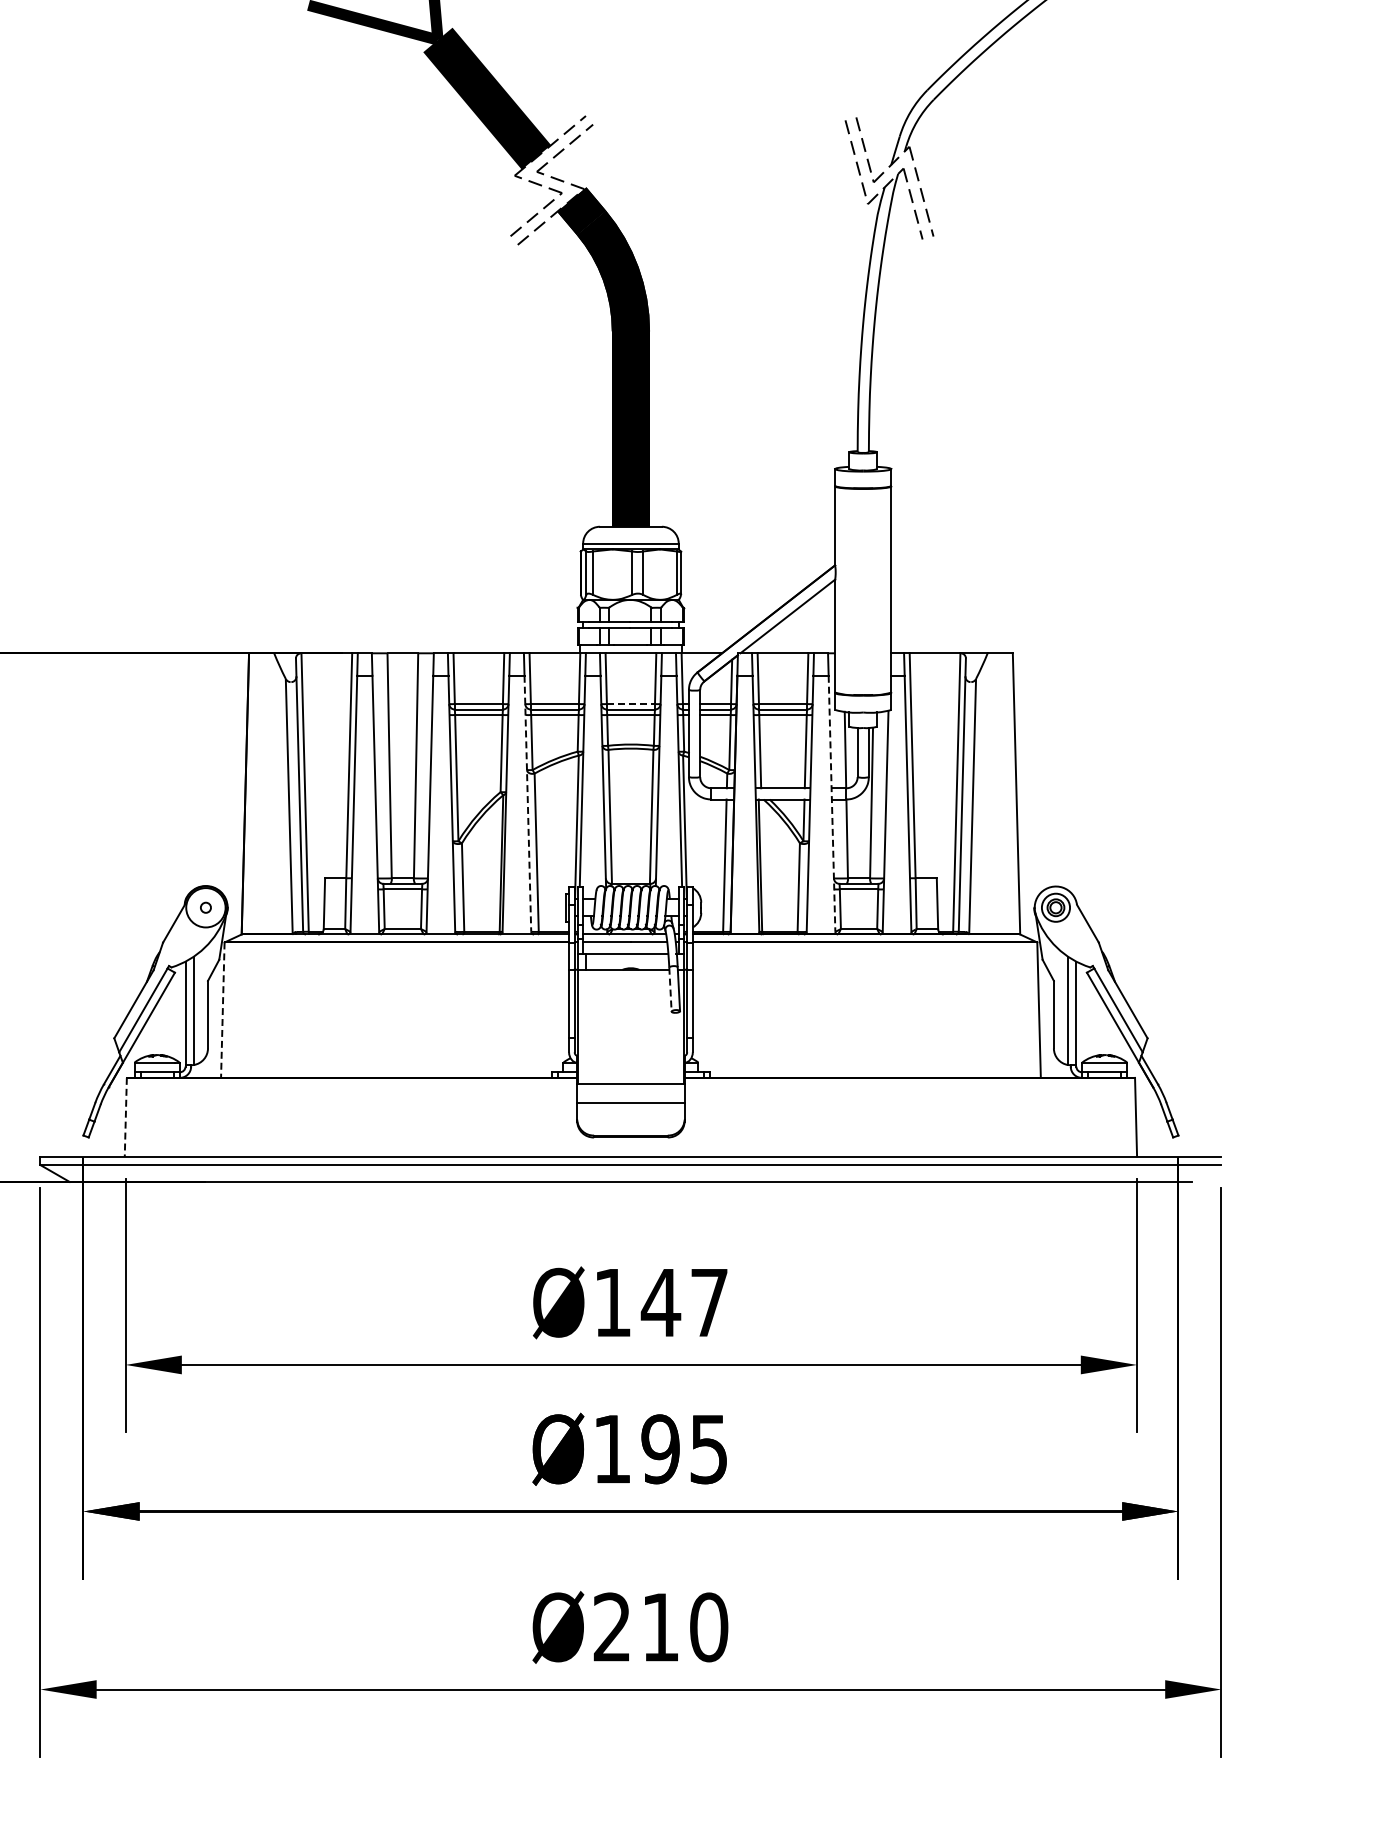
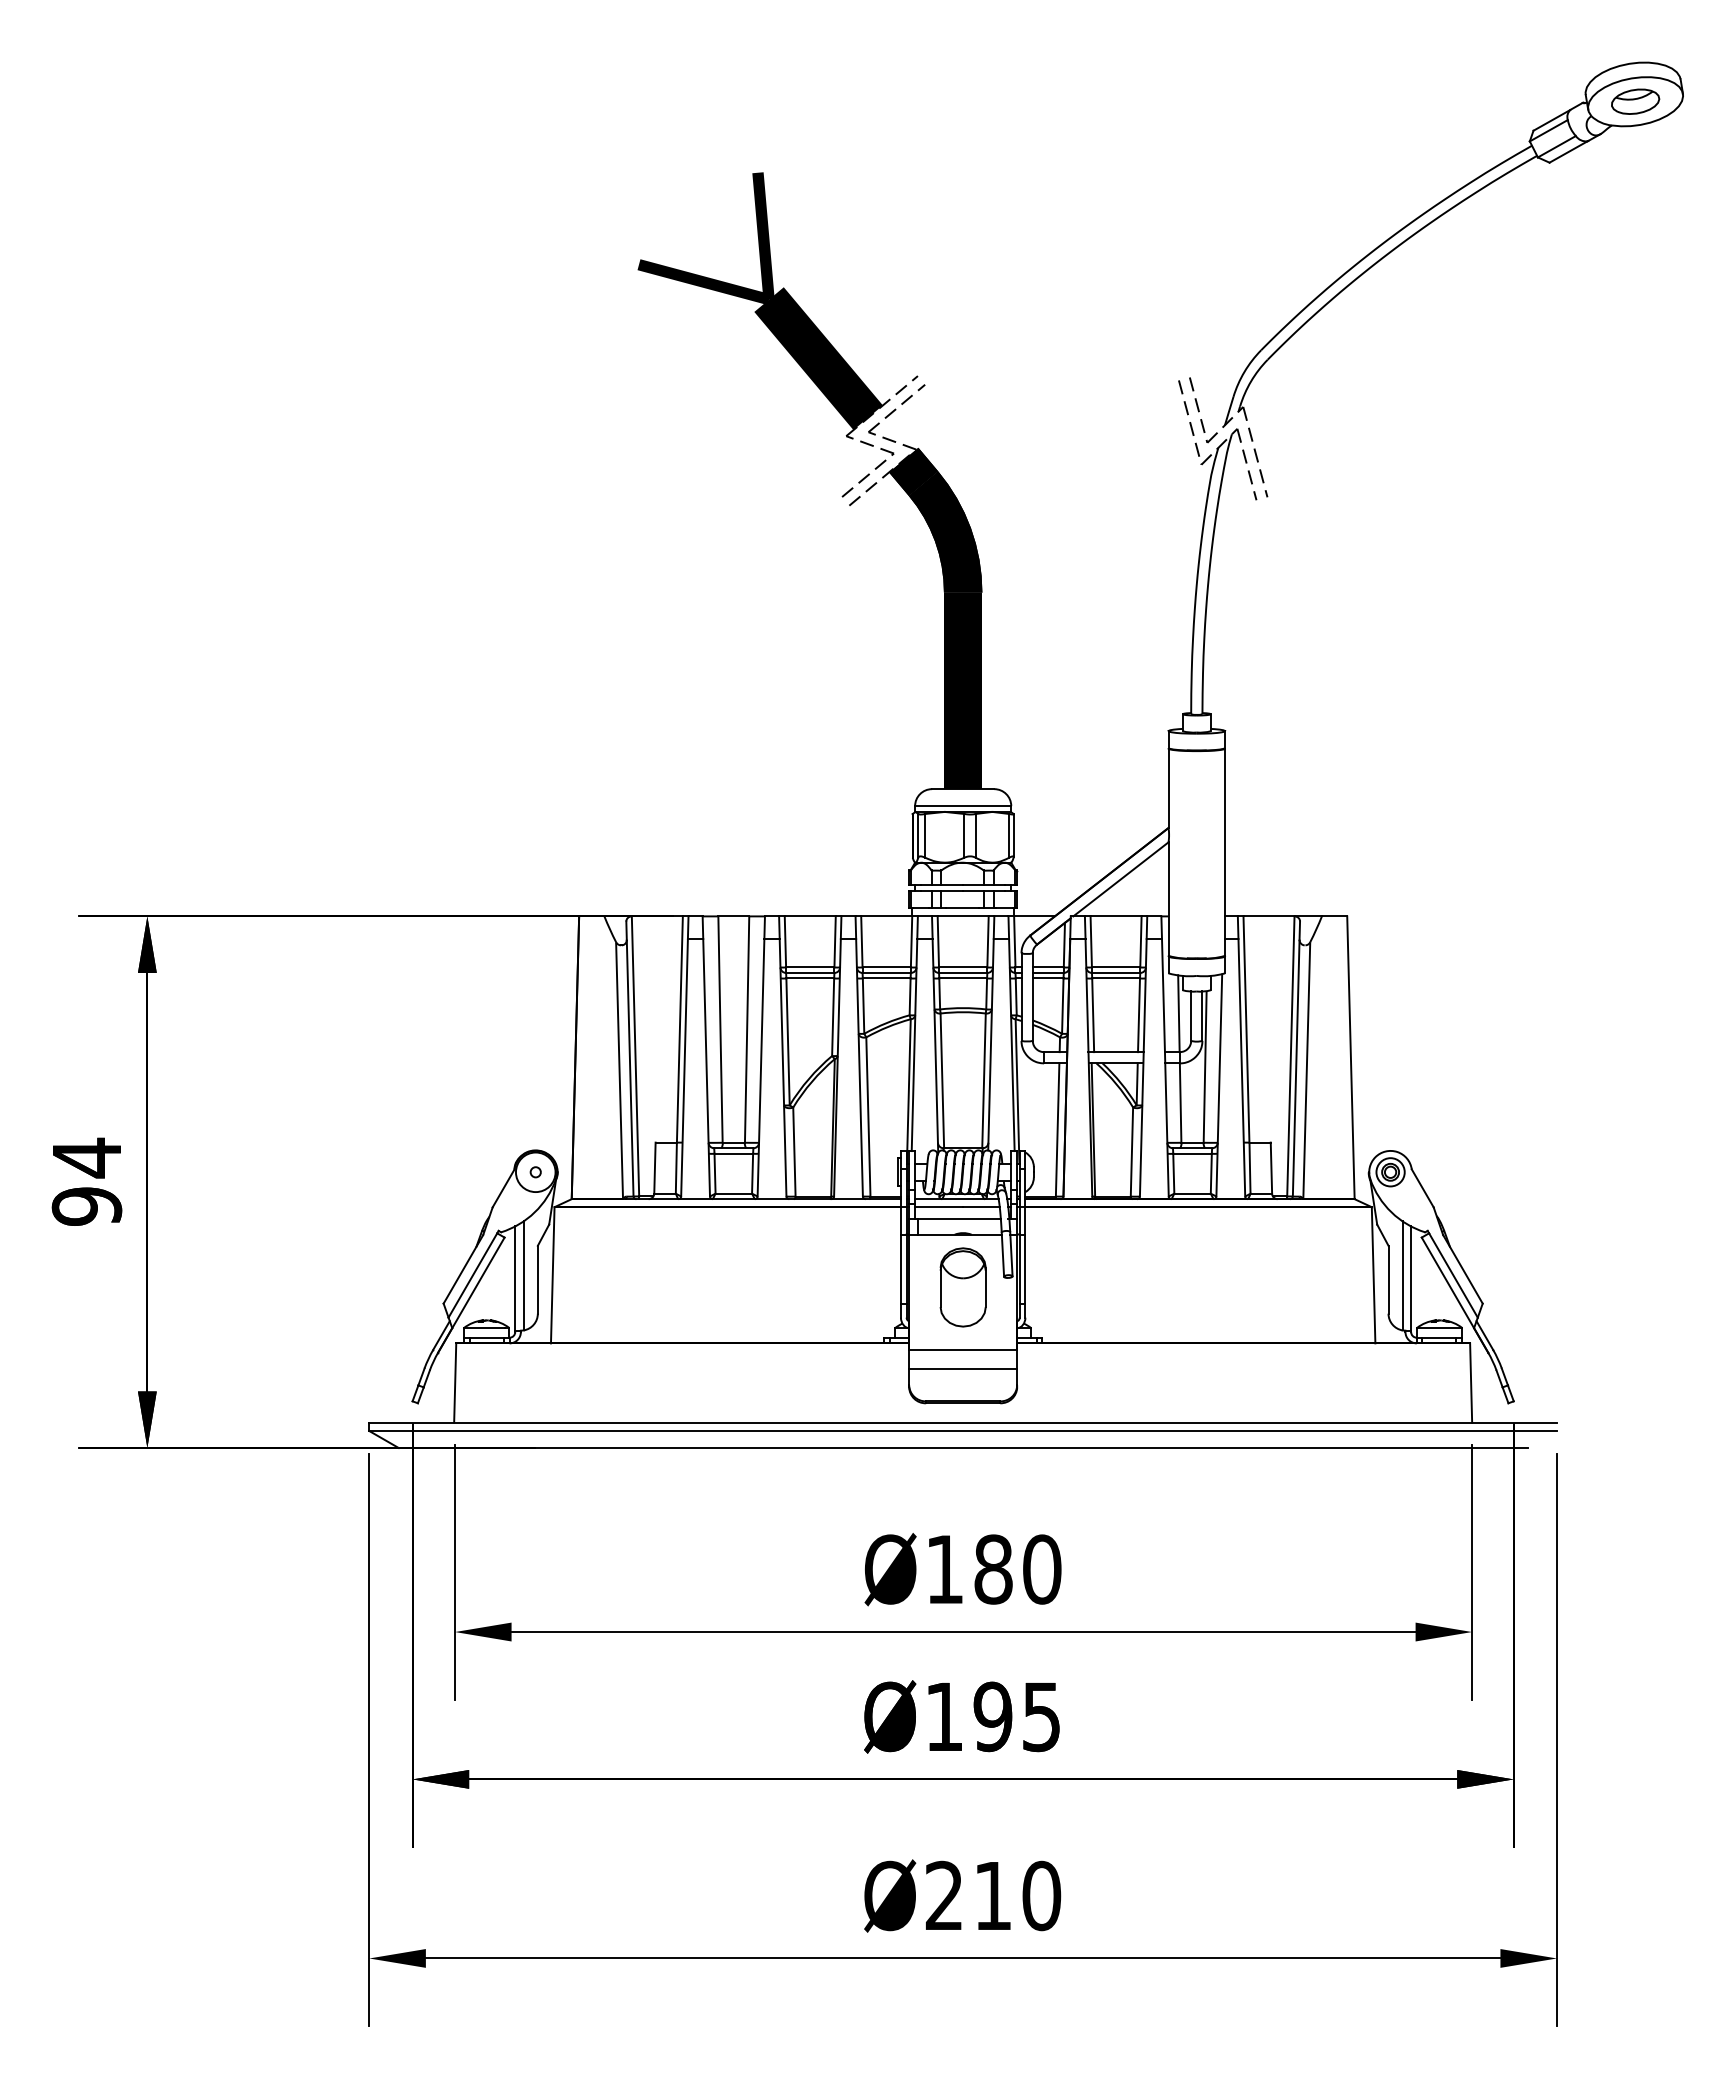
line: (631, 704) -> (963, 967), dashed -> solid
line: (527, 803) -> (859, 1067), dashed -> solid
line: (832, 803) -> (1165, 1067), dashed -> solid
line: (670, 990) -> (1002, 1255), dashed -> solid
line: (222, 1010) -> (552, 1275), dashed -> solid
part: (630, 1022) -> (962, 1287), added
line: (126, 1116) -> (455, 1382), dashed -> solid
text: (684, 1302) -> (1017, 1569), Ø147 -> Ø180

